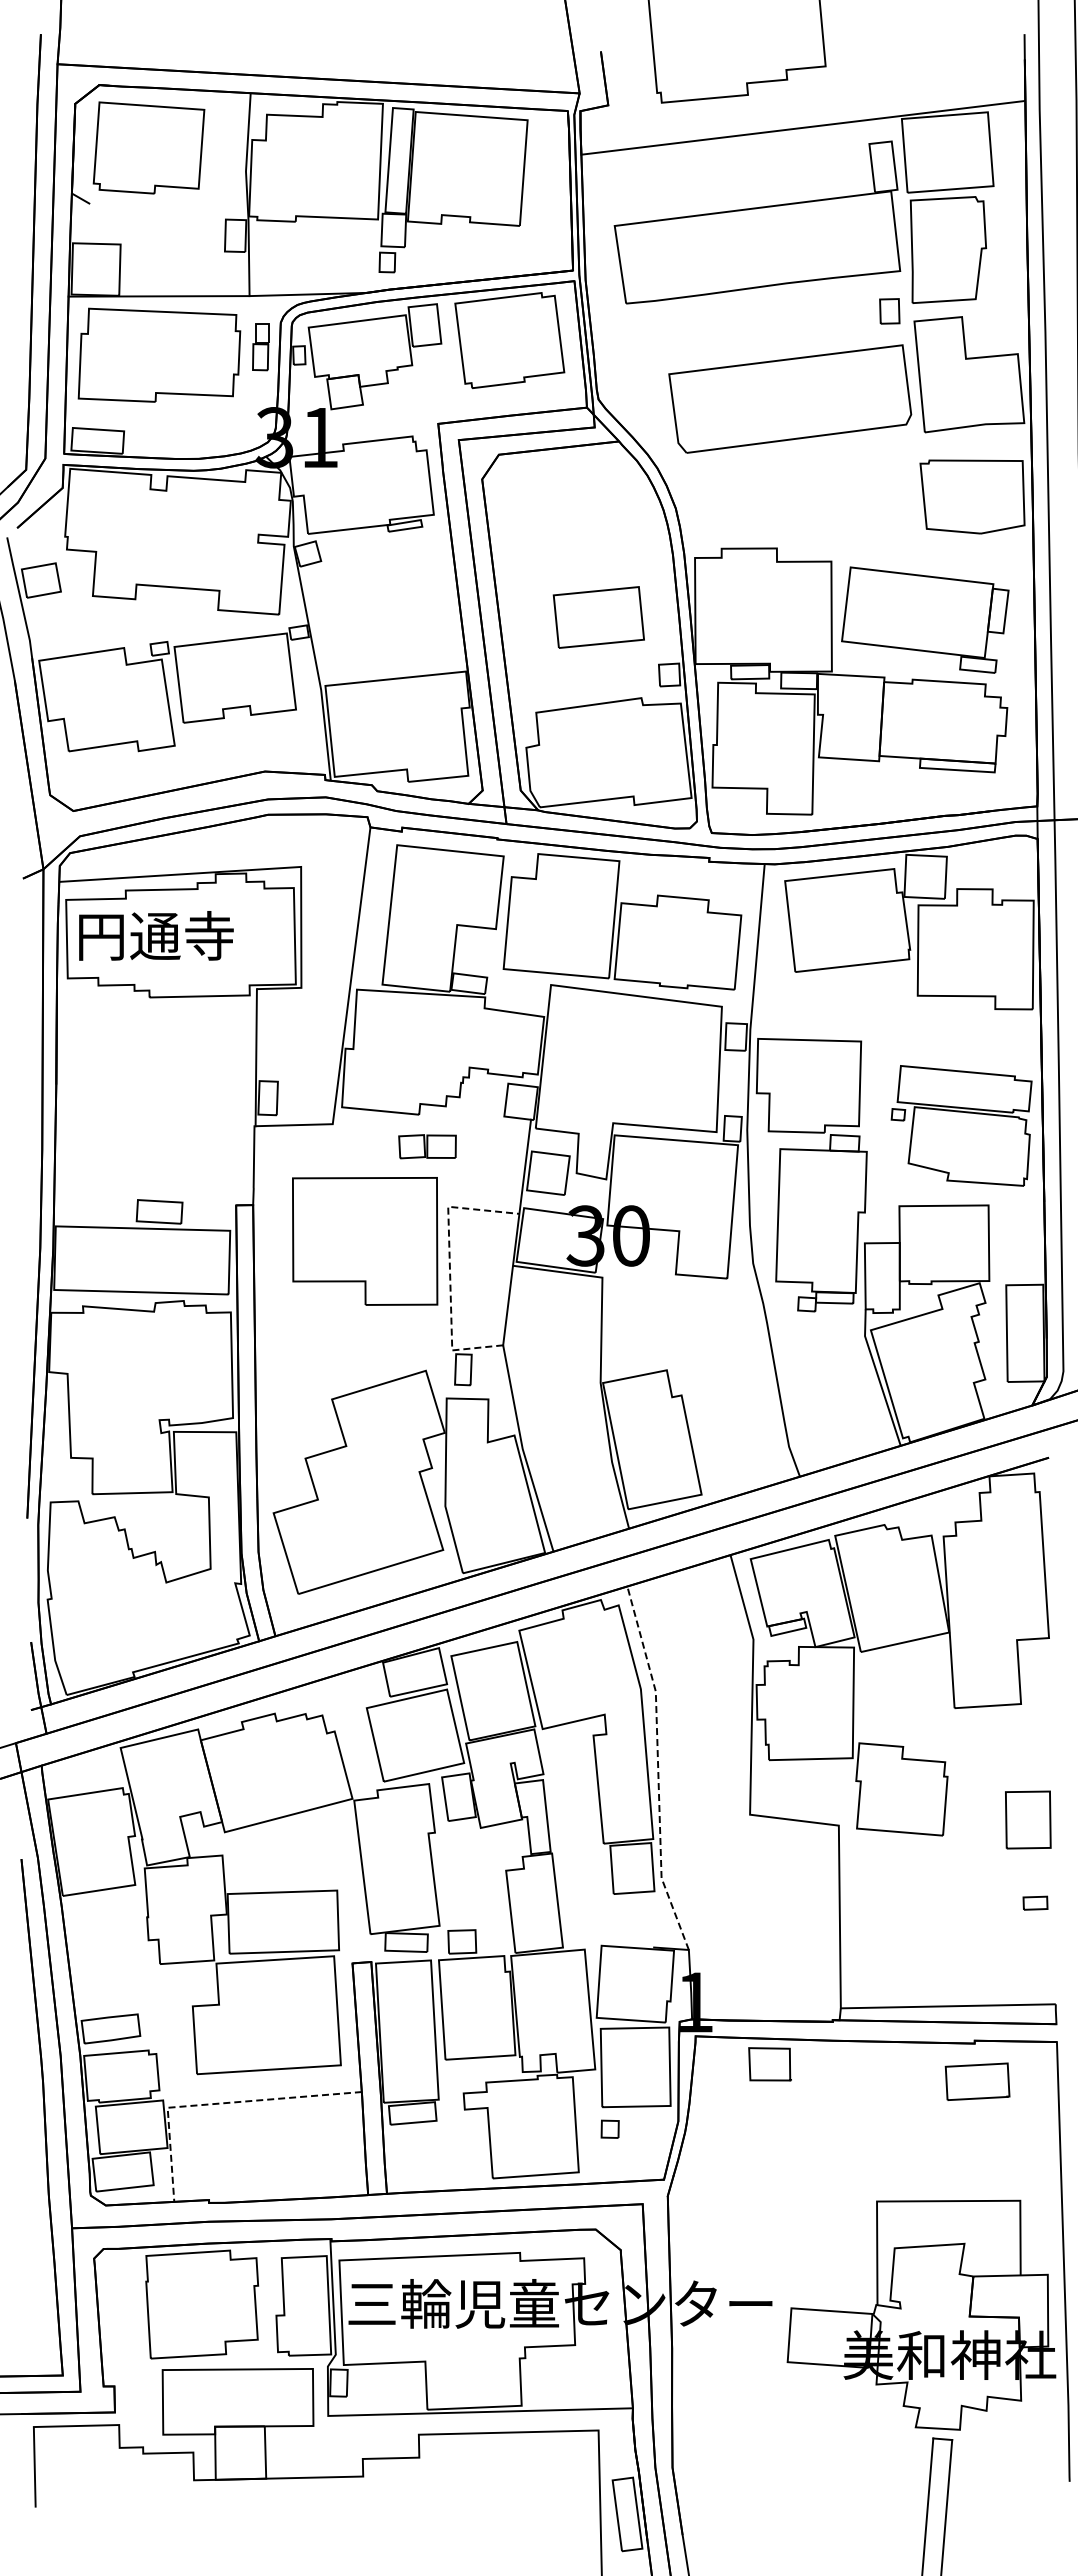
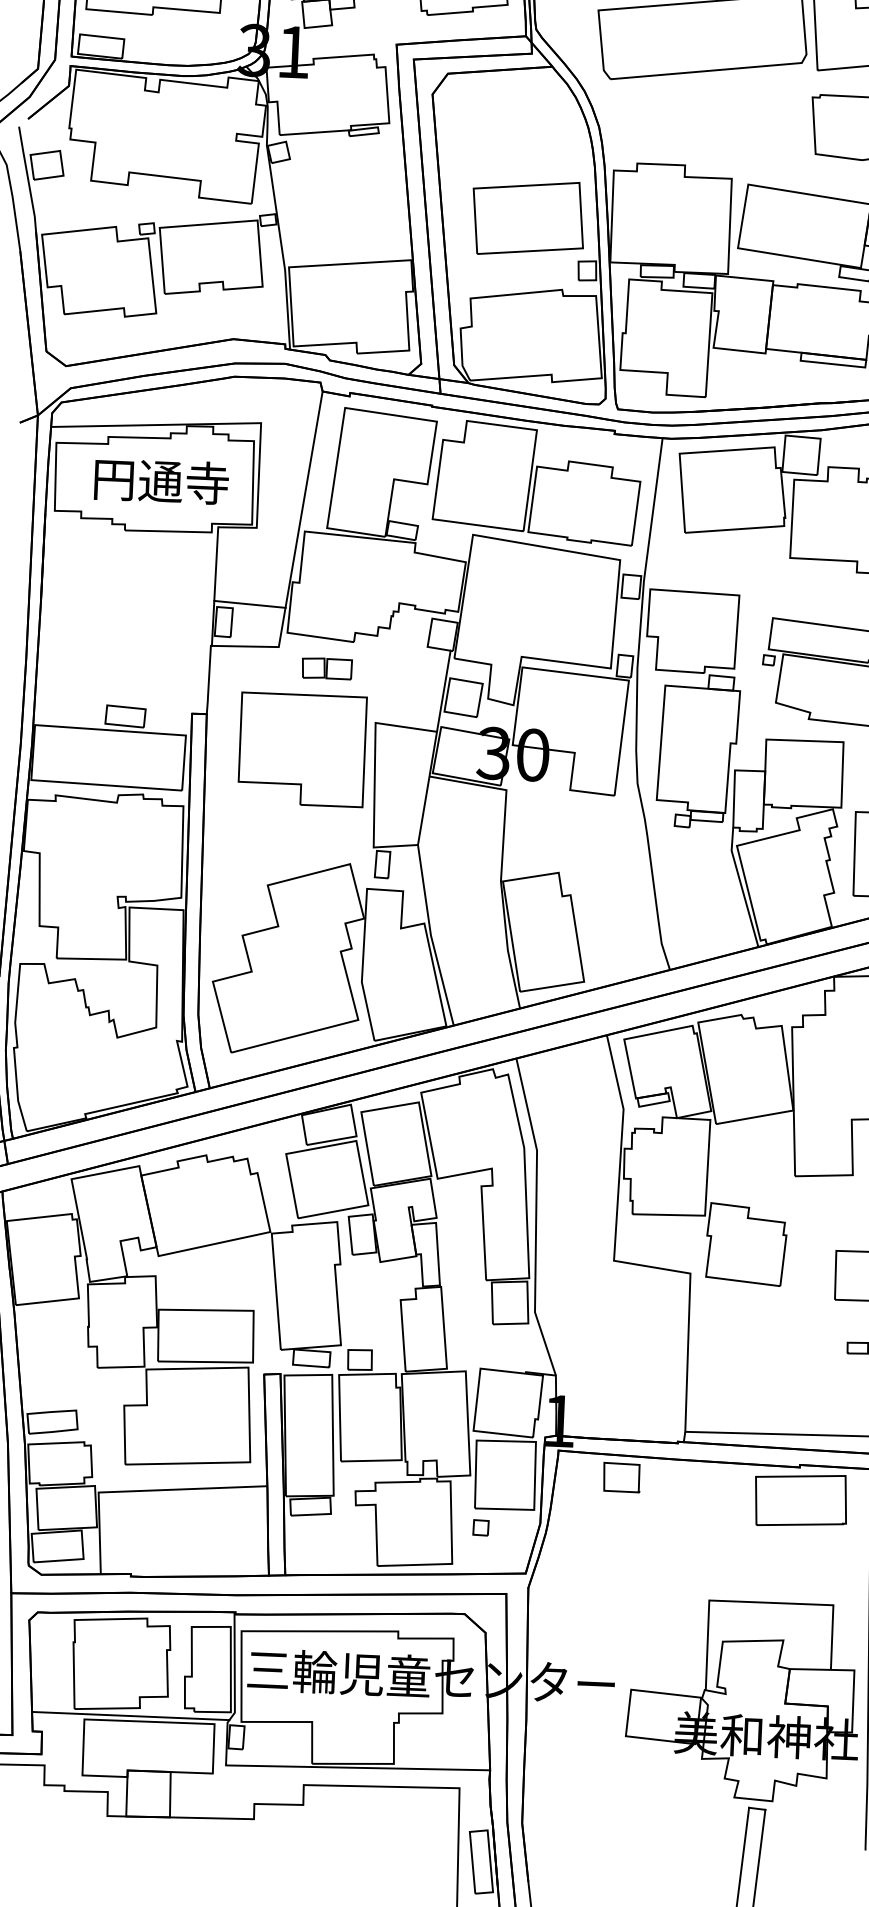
part: (598, 617) -> (528, 218), size x1.43
text: (156, 935) -> (161, 480), moved
line: (297, 1076) -> (250, 604), added
part: (427, 1146) -> (327, 668), moved
line: (449, 1268) -> (374, 776), dashed -> solid
line: (658, 1768) -> (536, 1217), dashed -> solid
part: (977, 2081) -> (800, 1500), size x1.67
line: (216, 2103) -> (141, 1490), dashed -> solid
line: (215, 2363) -> (130, 1715), added

